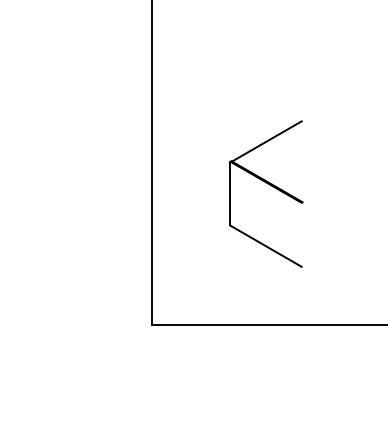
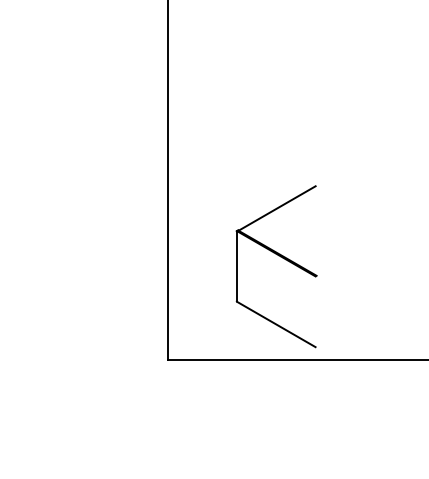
part: (269, 185) -> (280, 257), moved

